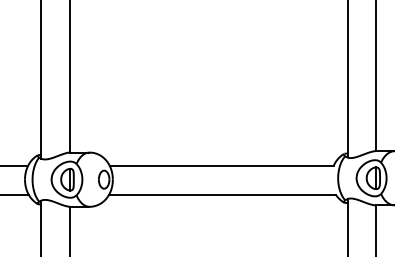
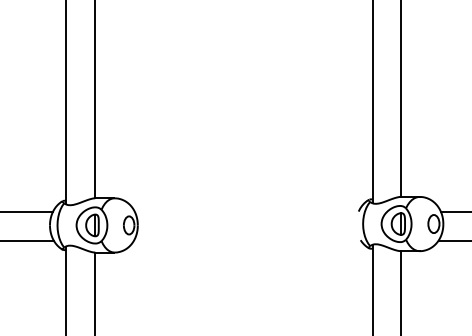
line: (221, 165) -> (246, 211), removed
line: (222, 194) -> (247, 240), removed

